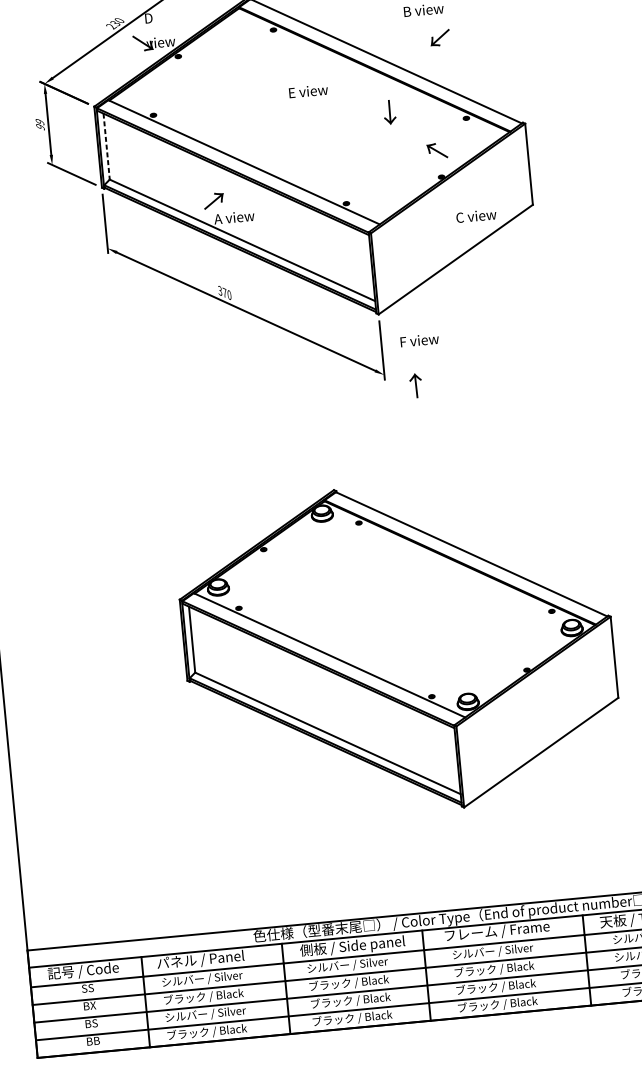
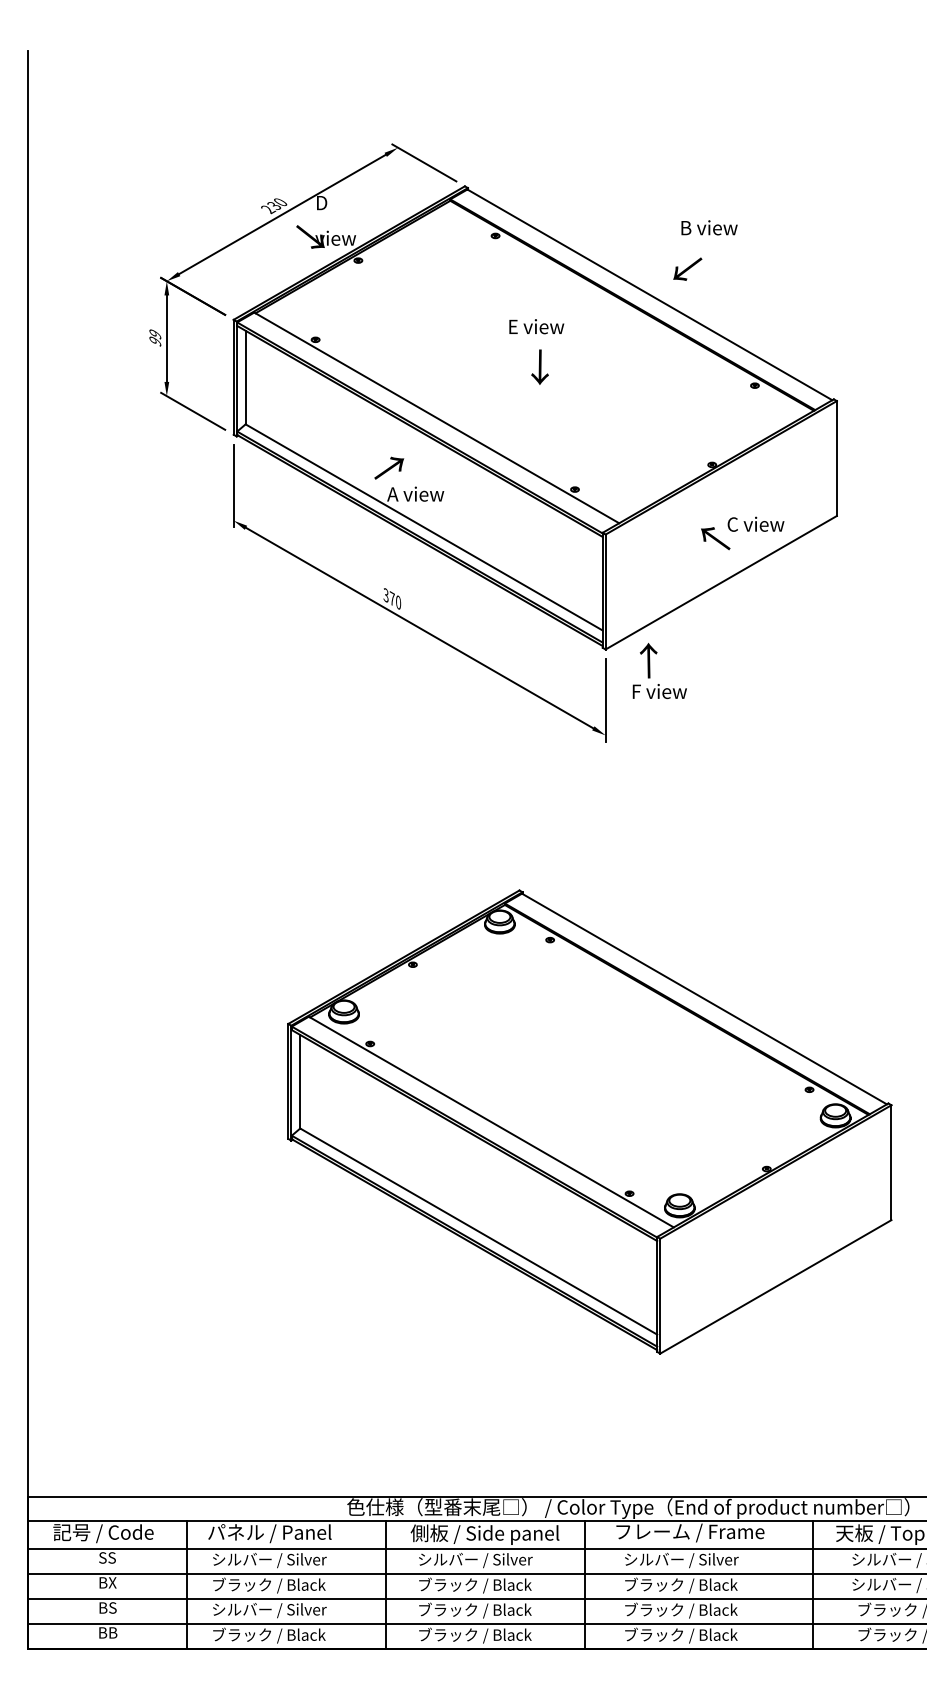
text: (439, 37) -> (687, 268), moved
text: (389, 111) -> (539, 366), moved
line: (106, 146) -> (245, 377), dashed -> solid
text: (437, 150) -> (715, 538), moved
text: (415, 385) -> (648, 660), moved

